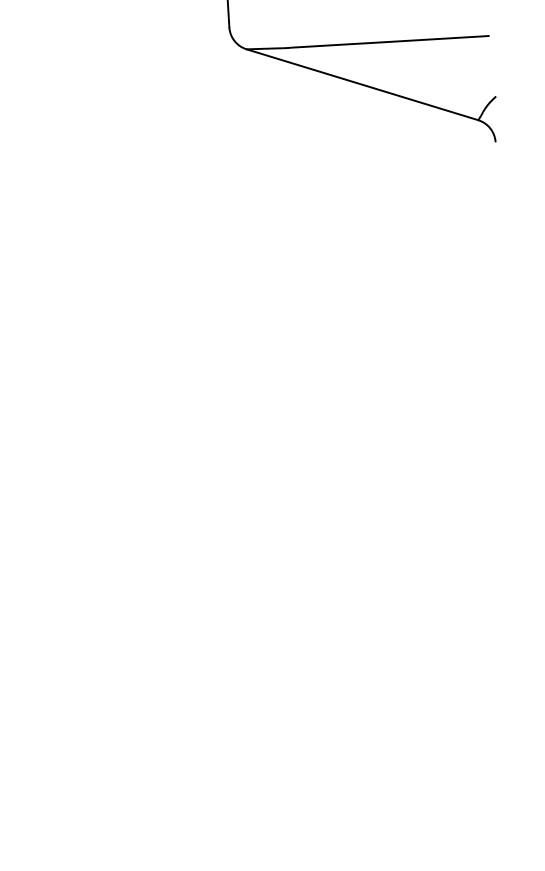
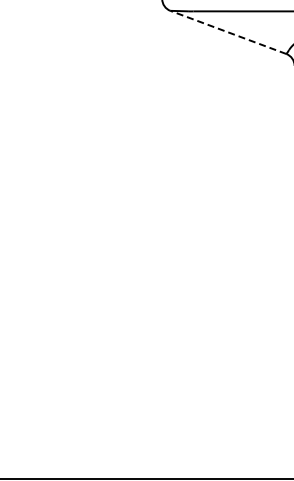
line: (362, 84) -> (228, 32), solid -> dashed

